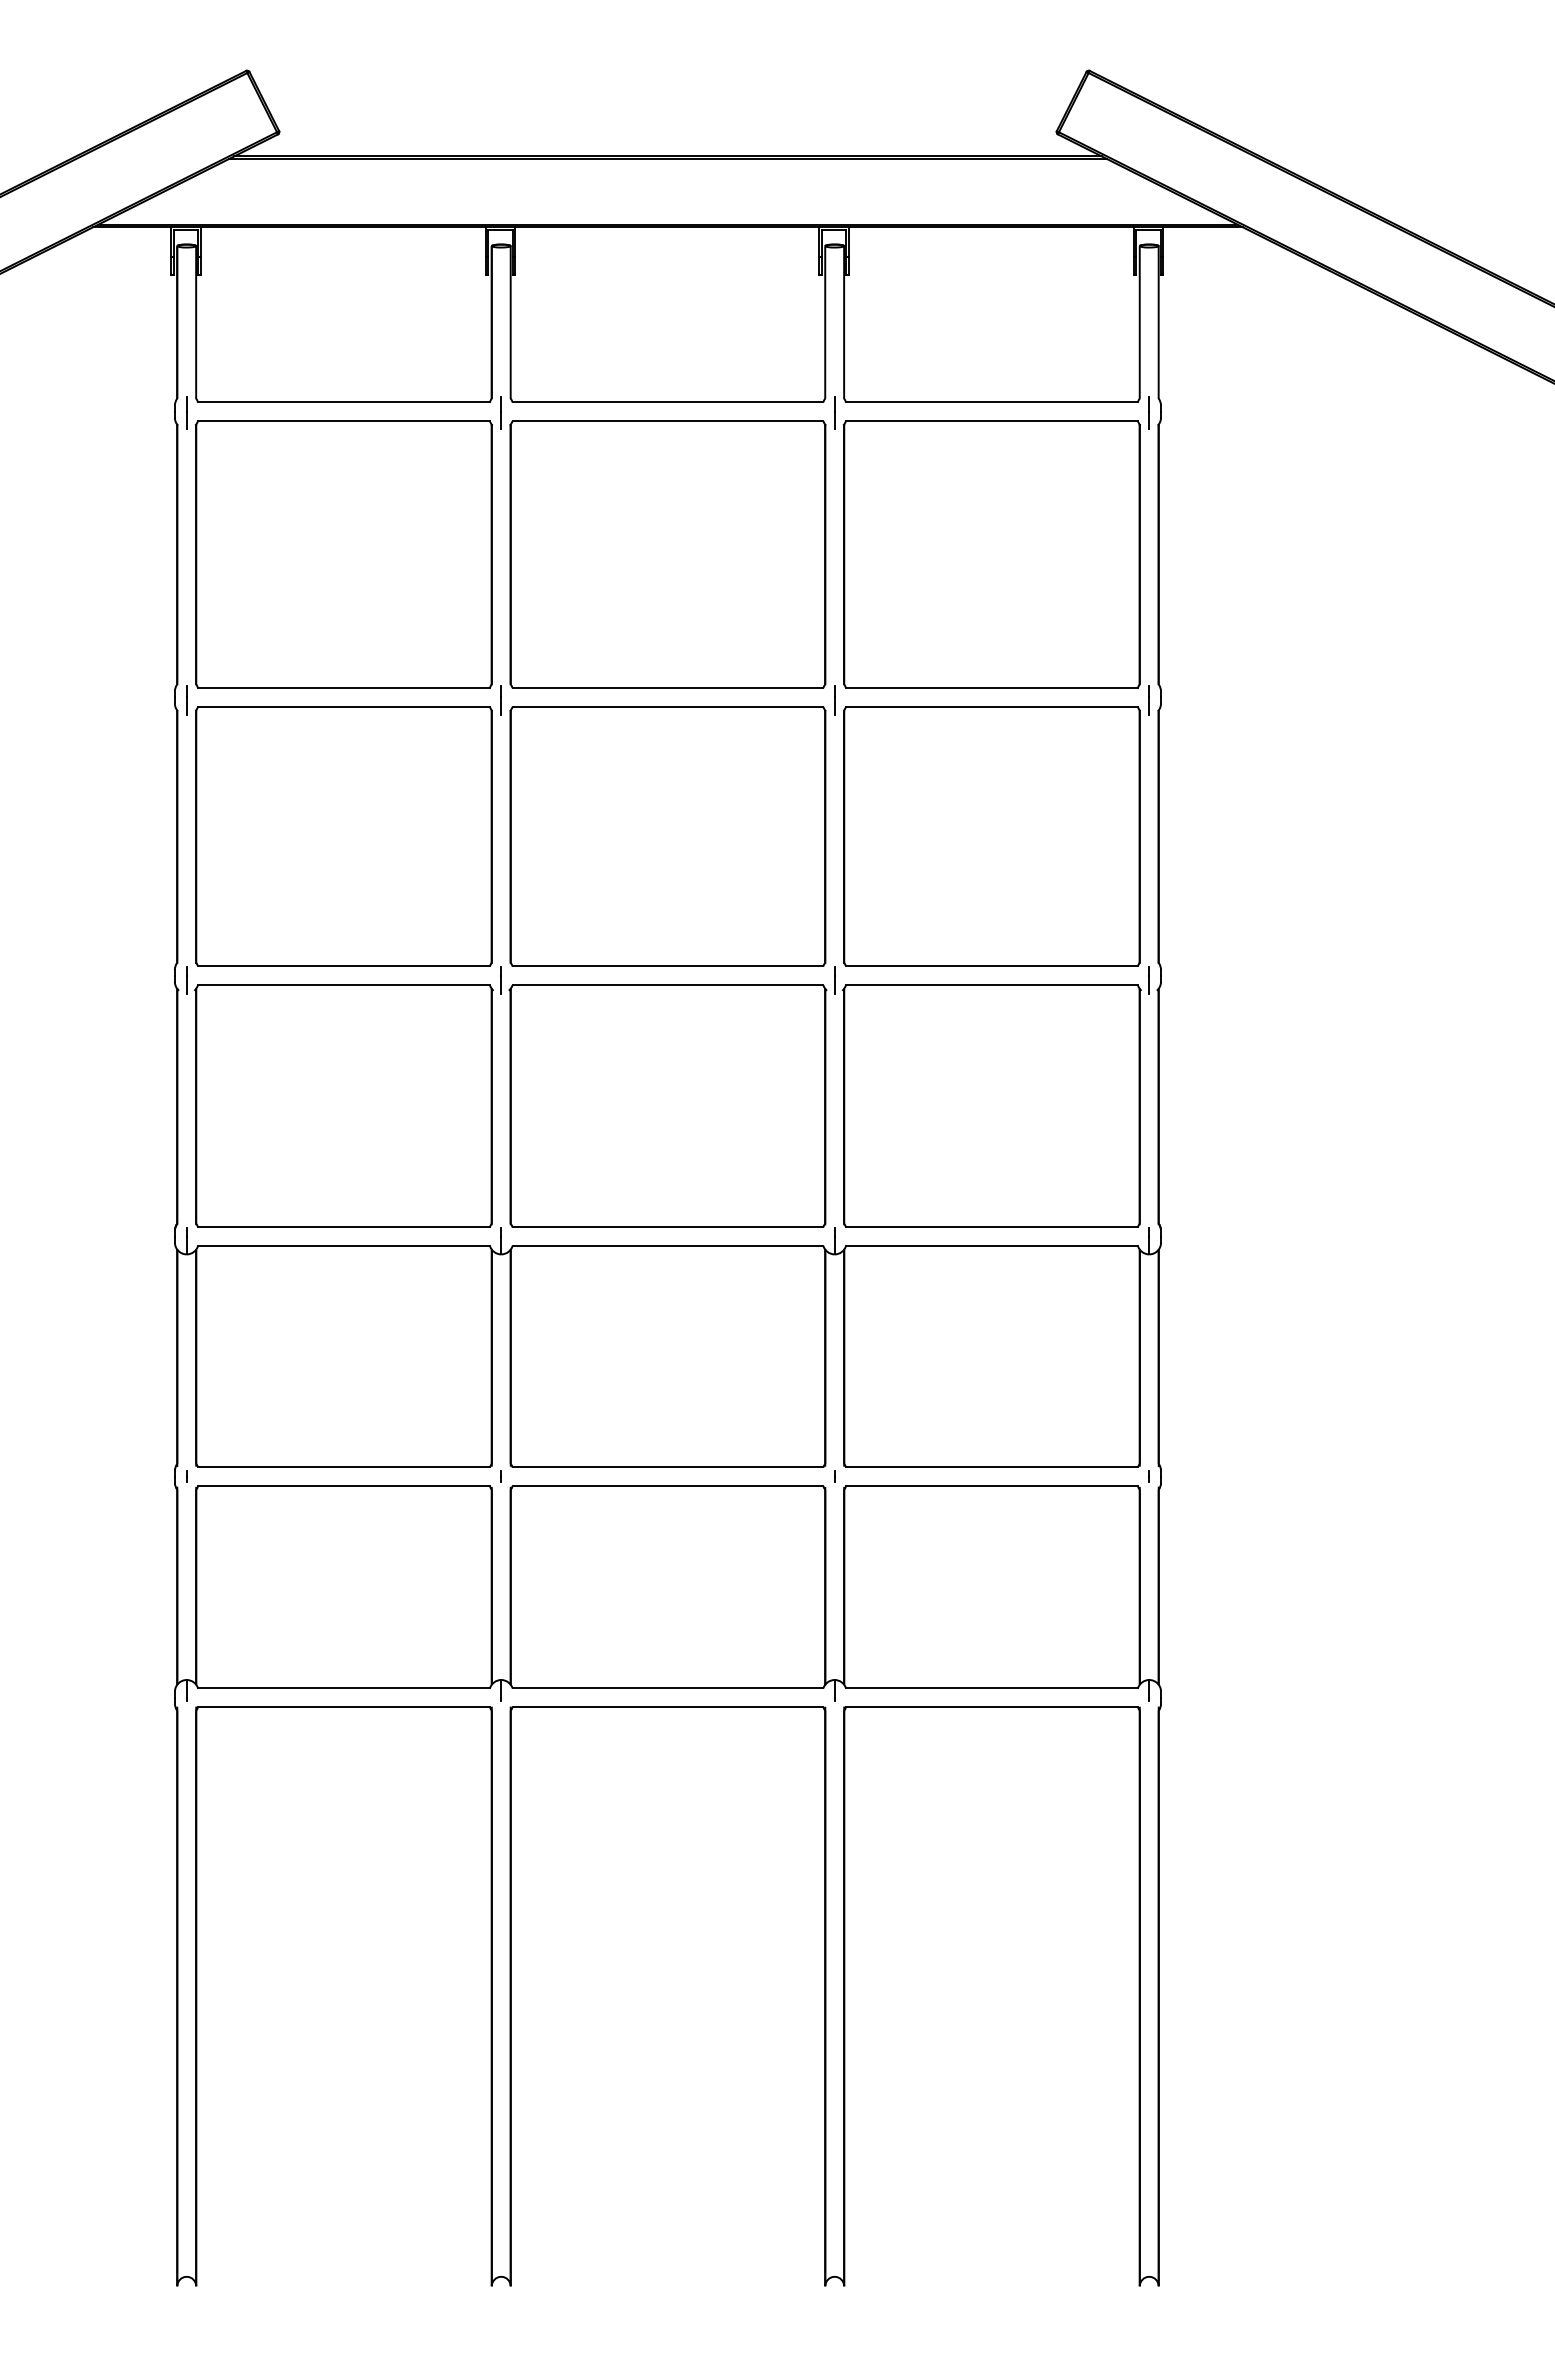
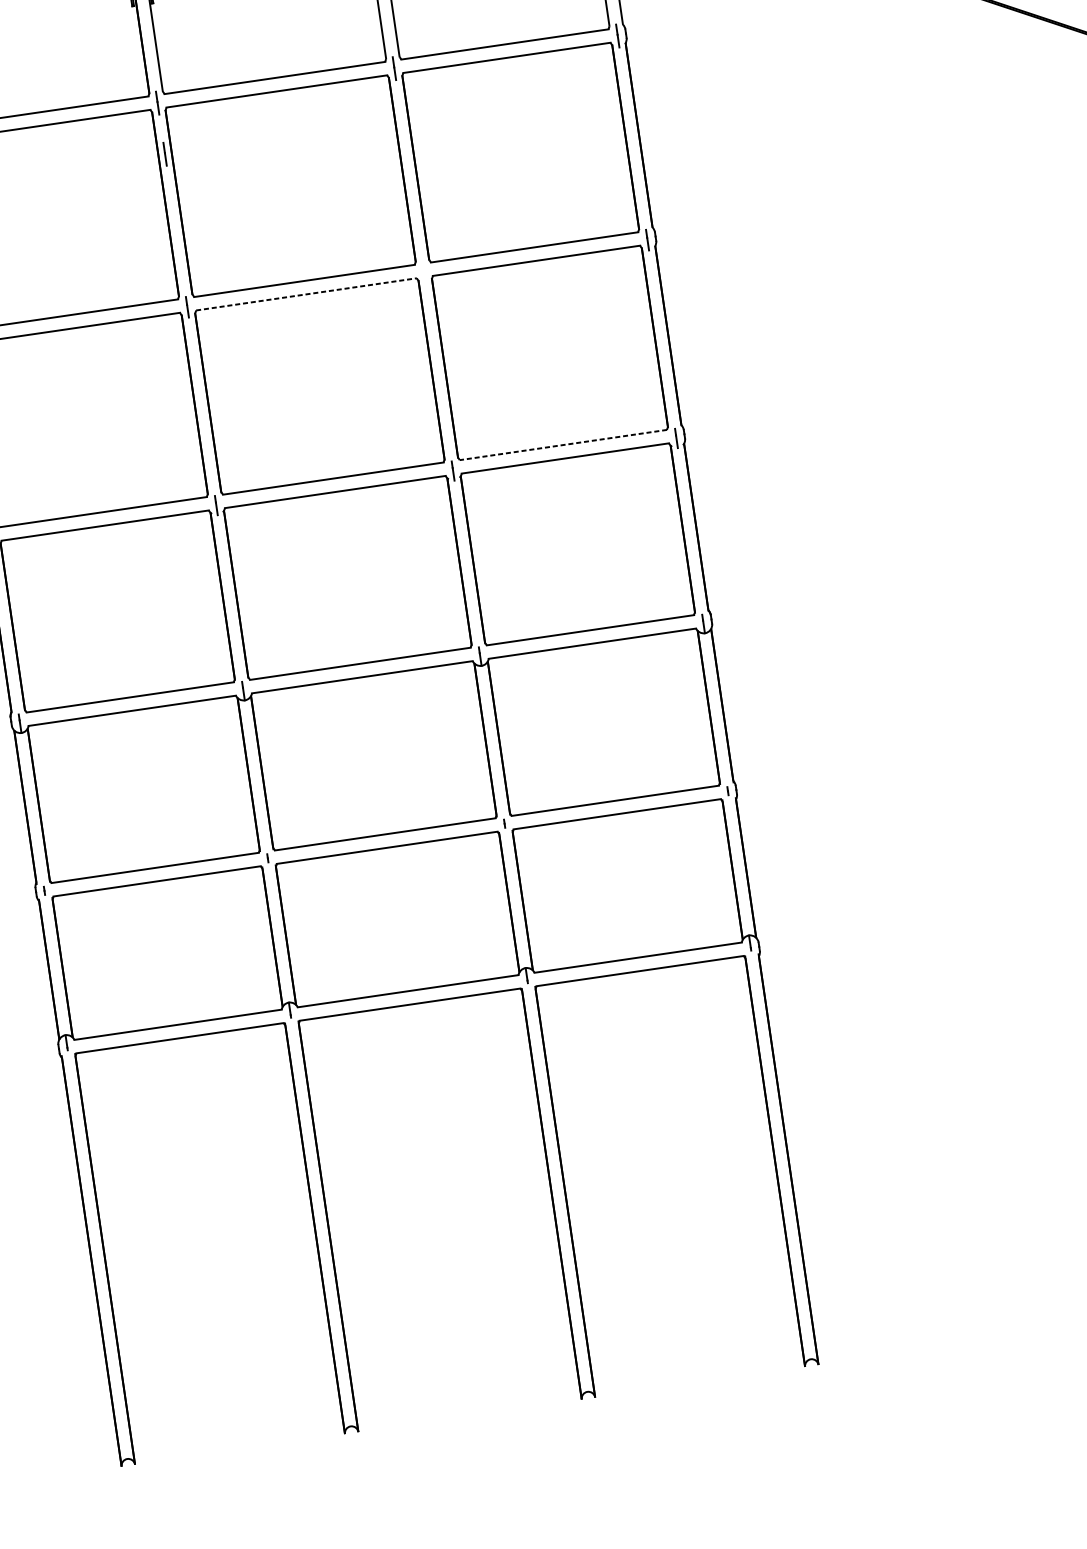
line: (500, 484) -> (164, 153), added
line: (834, 700) -> (424, 272), removed
line: (668, 706) -> (306, 294), solid -> dashed
line: (992, 966) -> (563, 445), solid -> dashed

